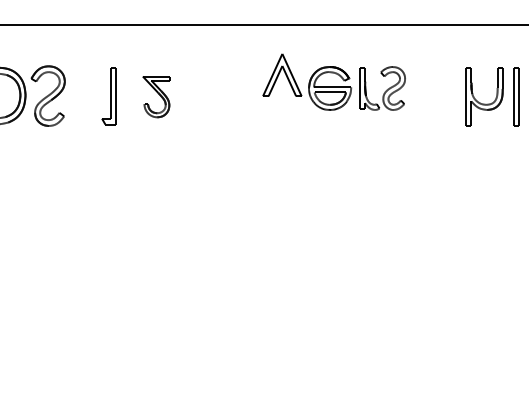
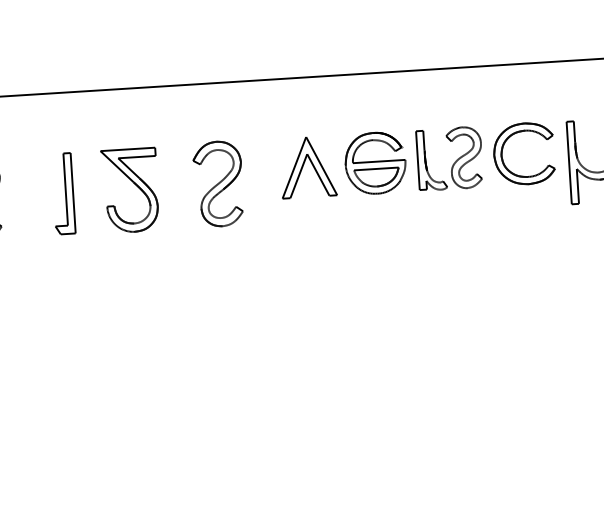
part: (282, 74) -> (308, 166), moved
part: (420, 87) -> (503, 153), added
part: (218, 95) -> (218, 183), added
part: (156, 96) -> (130, 190), size x1.43

